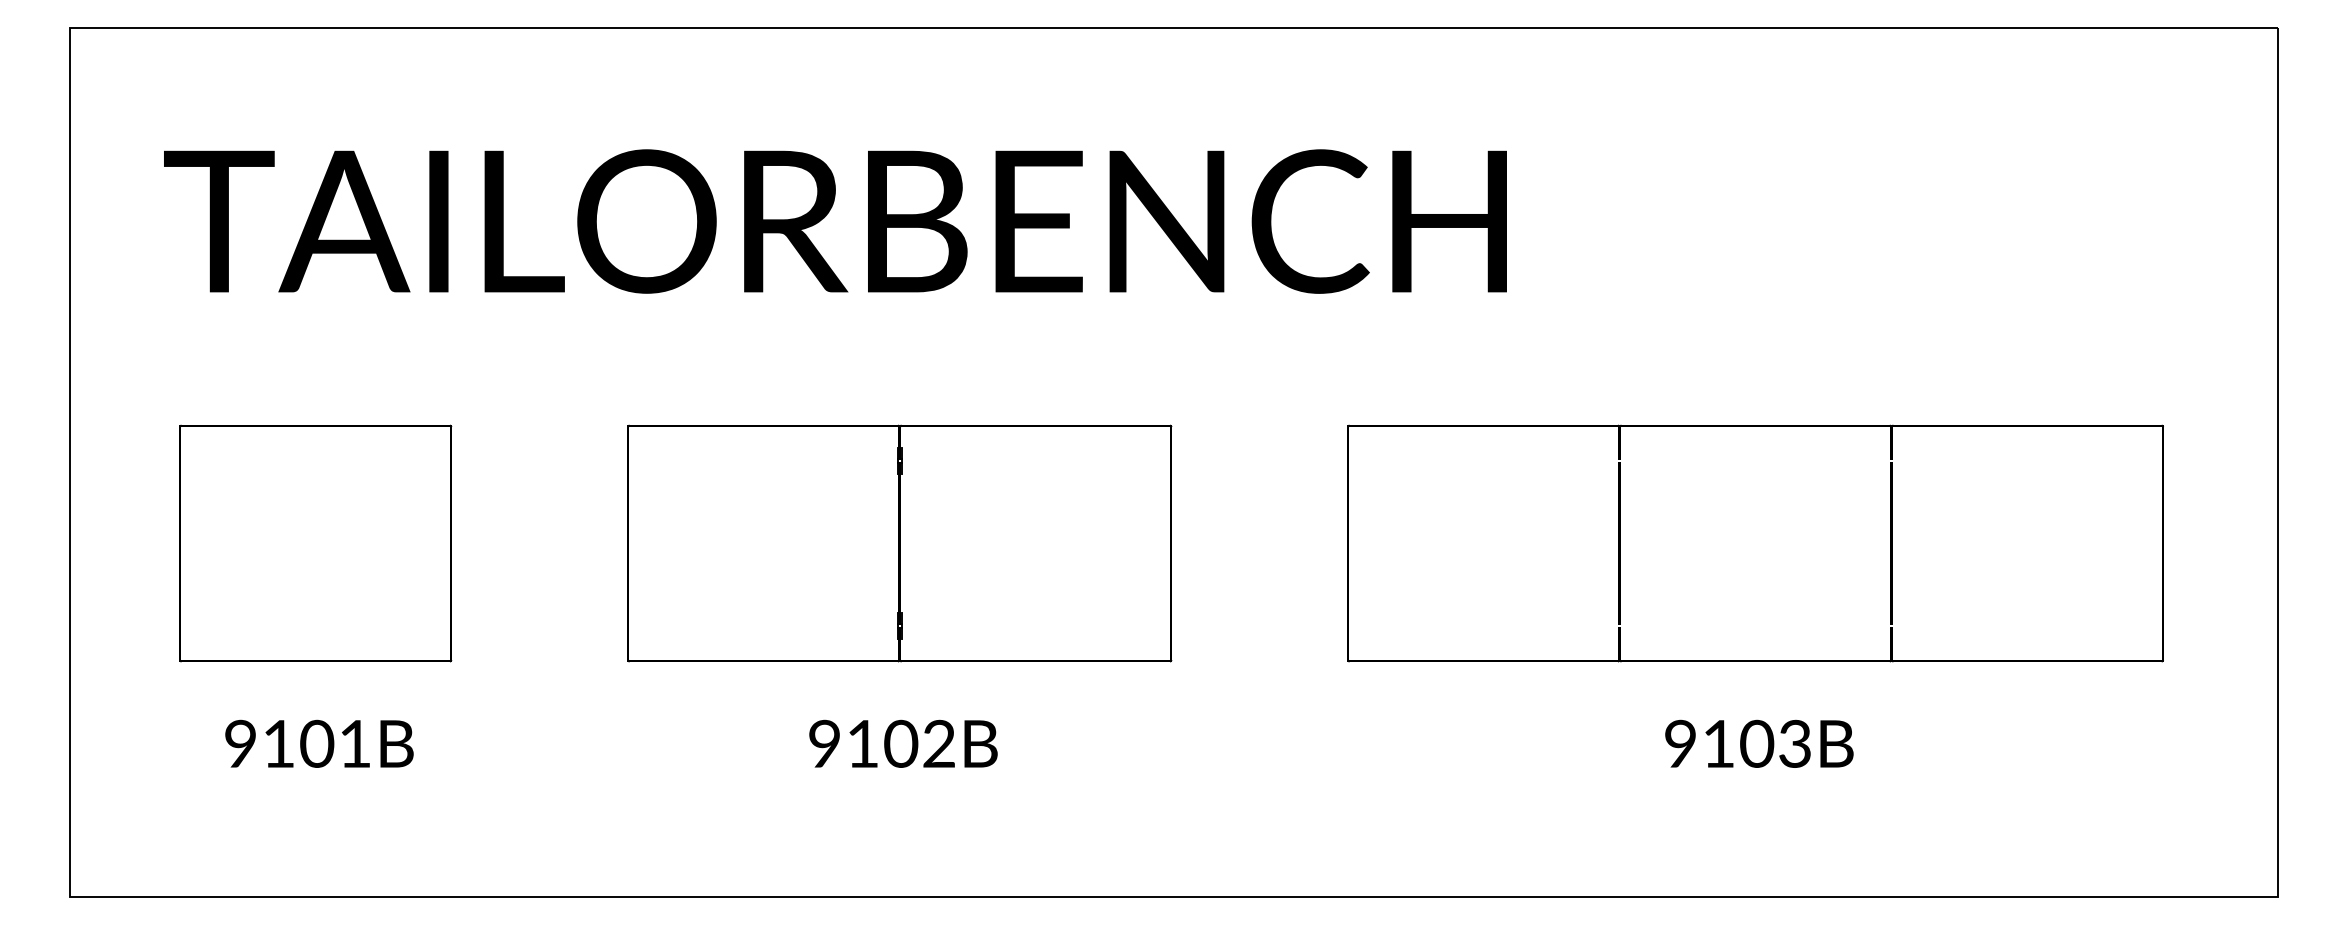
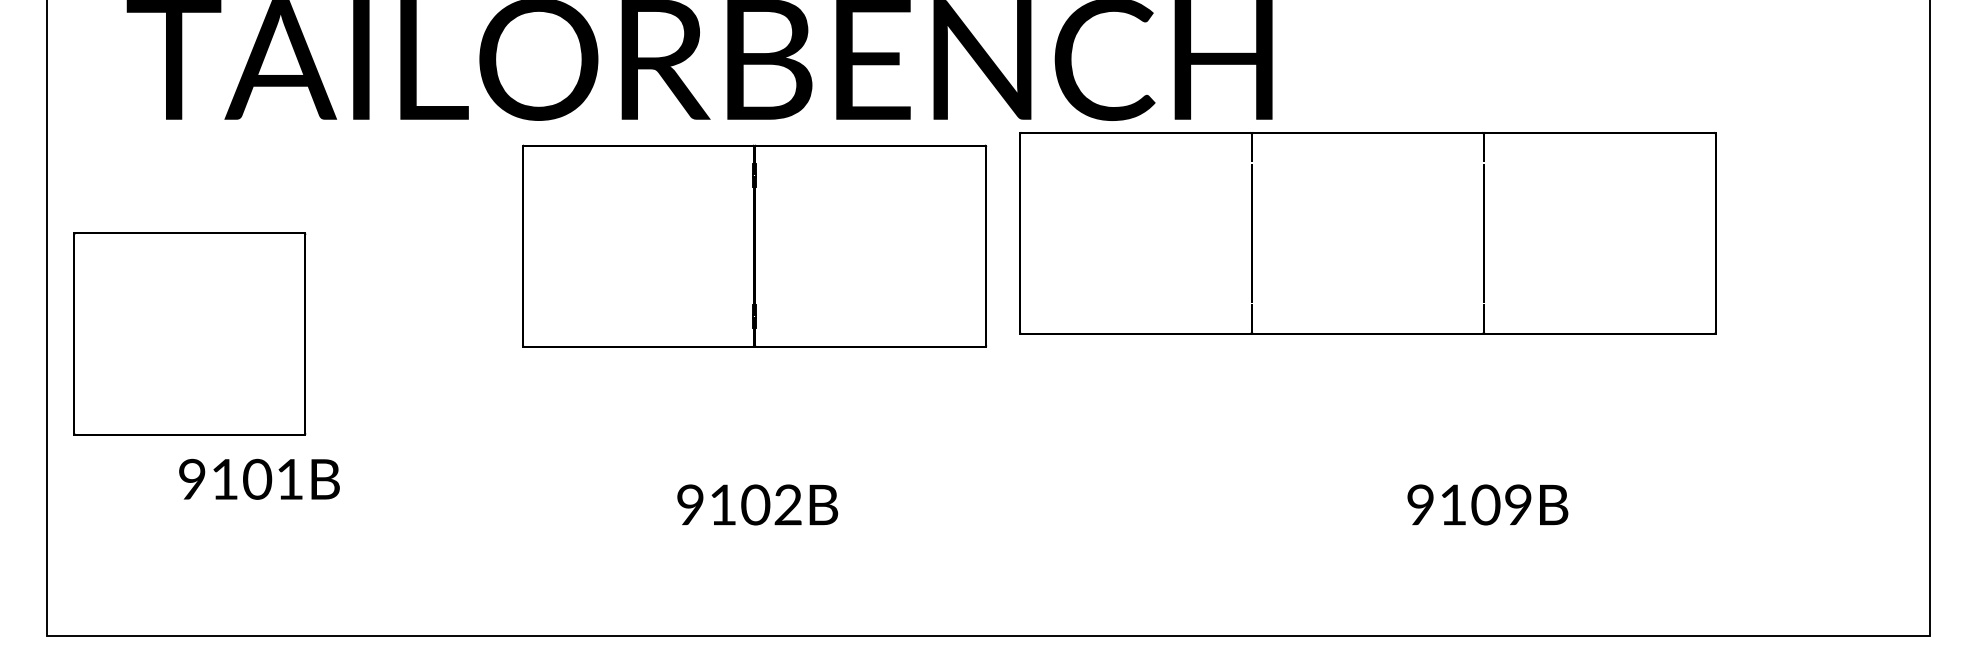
part: (315, 543) -> (189, 334), moved
part: (899, 543) -> (754, 246), moved
part: (1755, 543) -> (1367, 233), moved
text: (319, 743) -> (259, 479), moved
text: (1794, 743) -> (1517, 504), 9103B -> 9109B

